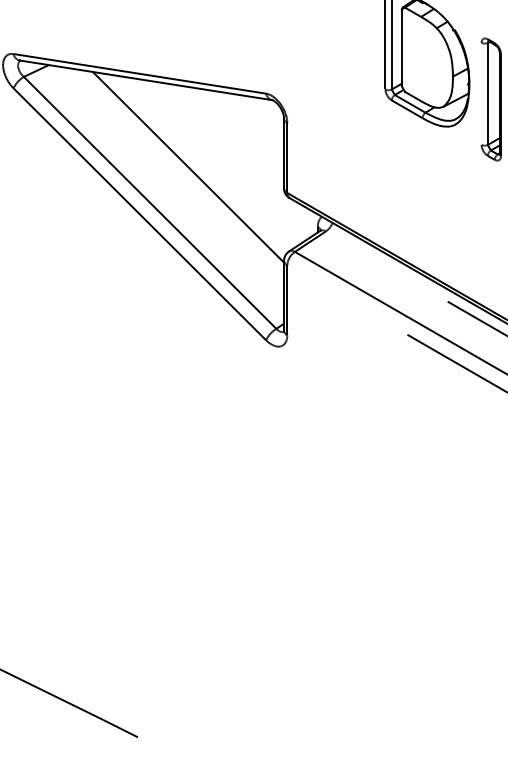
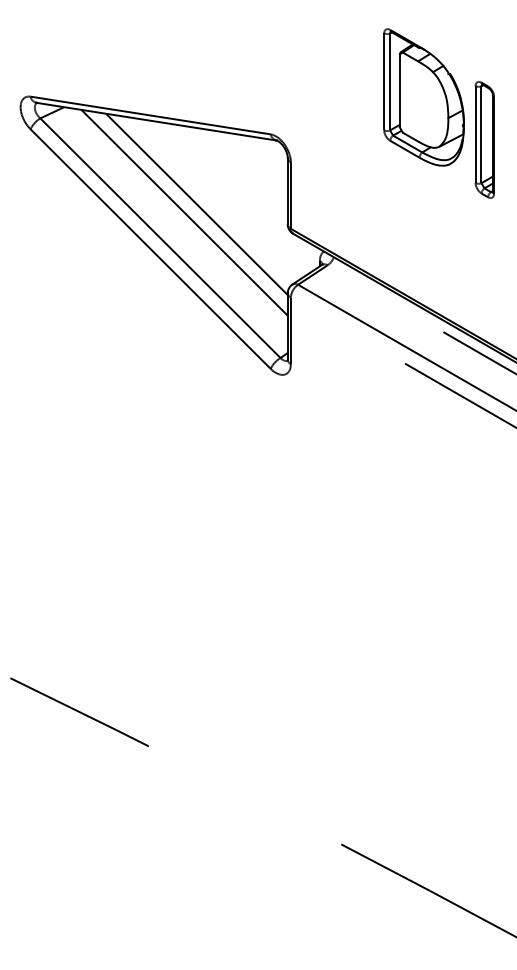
line: (481, 93) -> (475, 134), added
line: (175, 175) -> (184, 212), added

